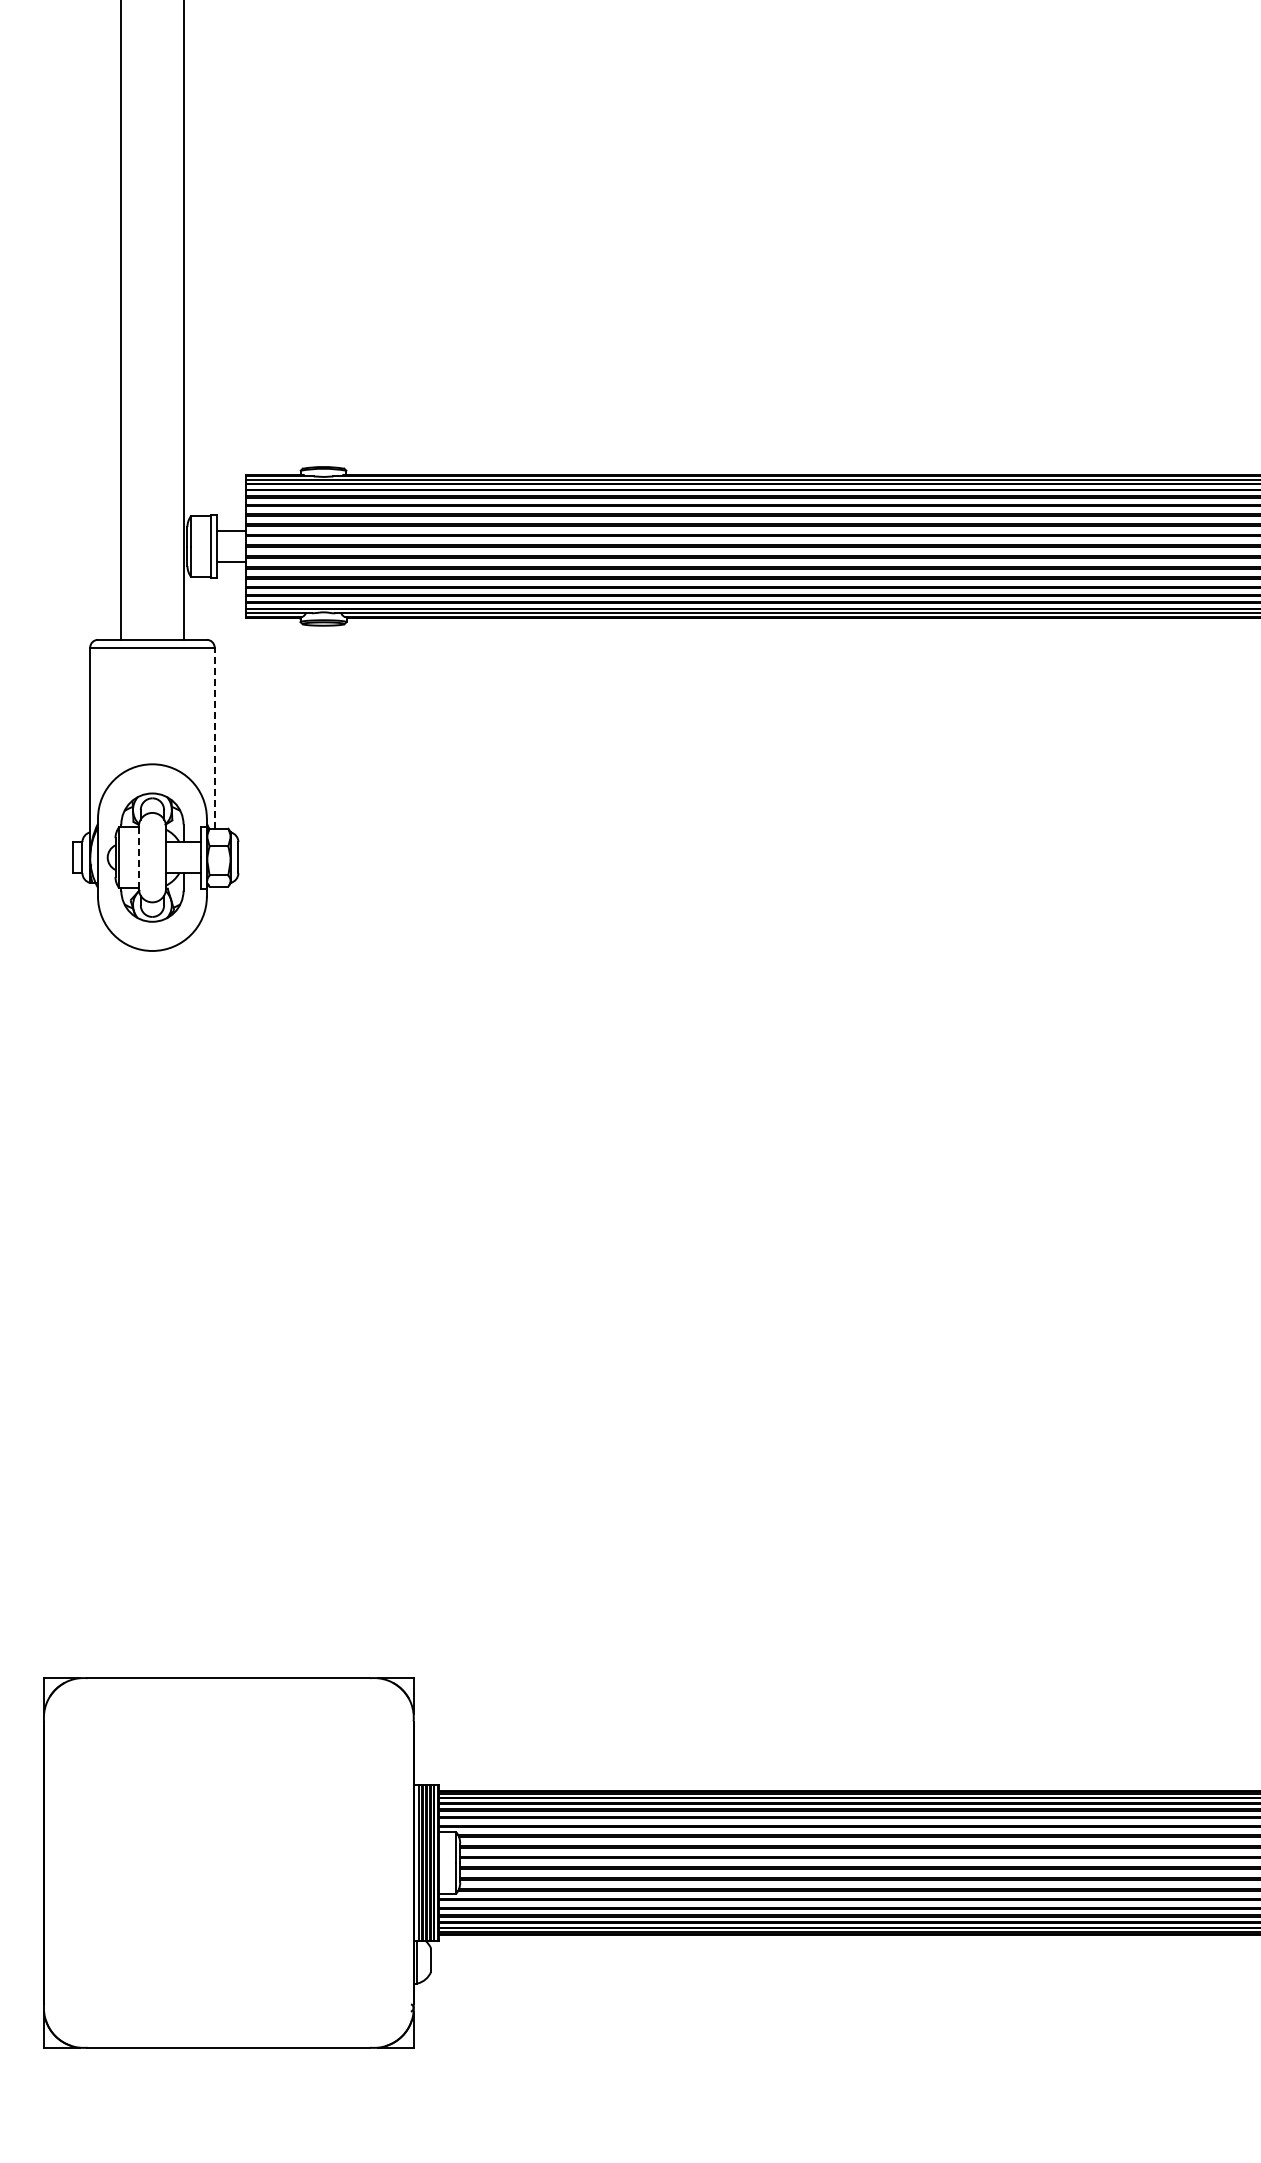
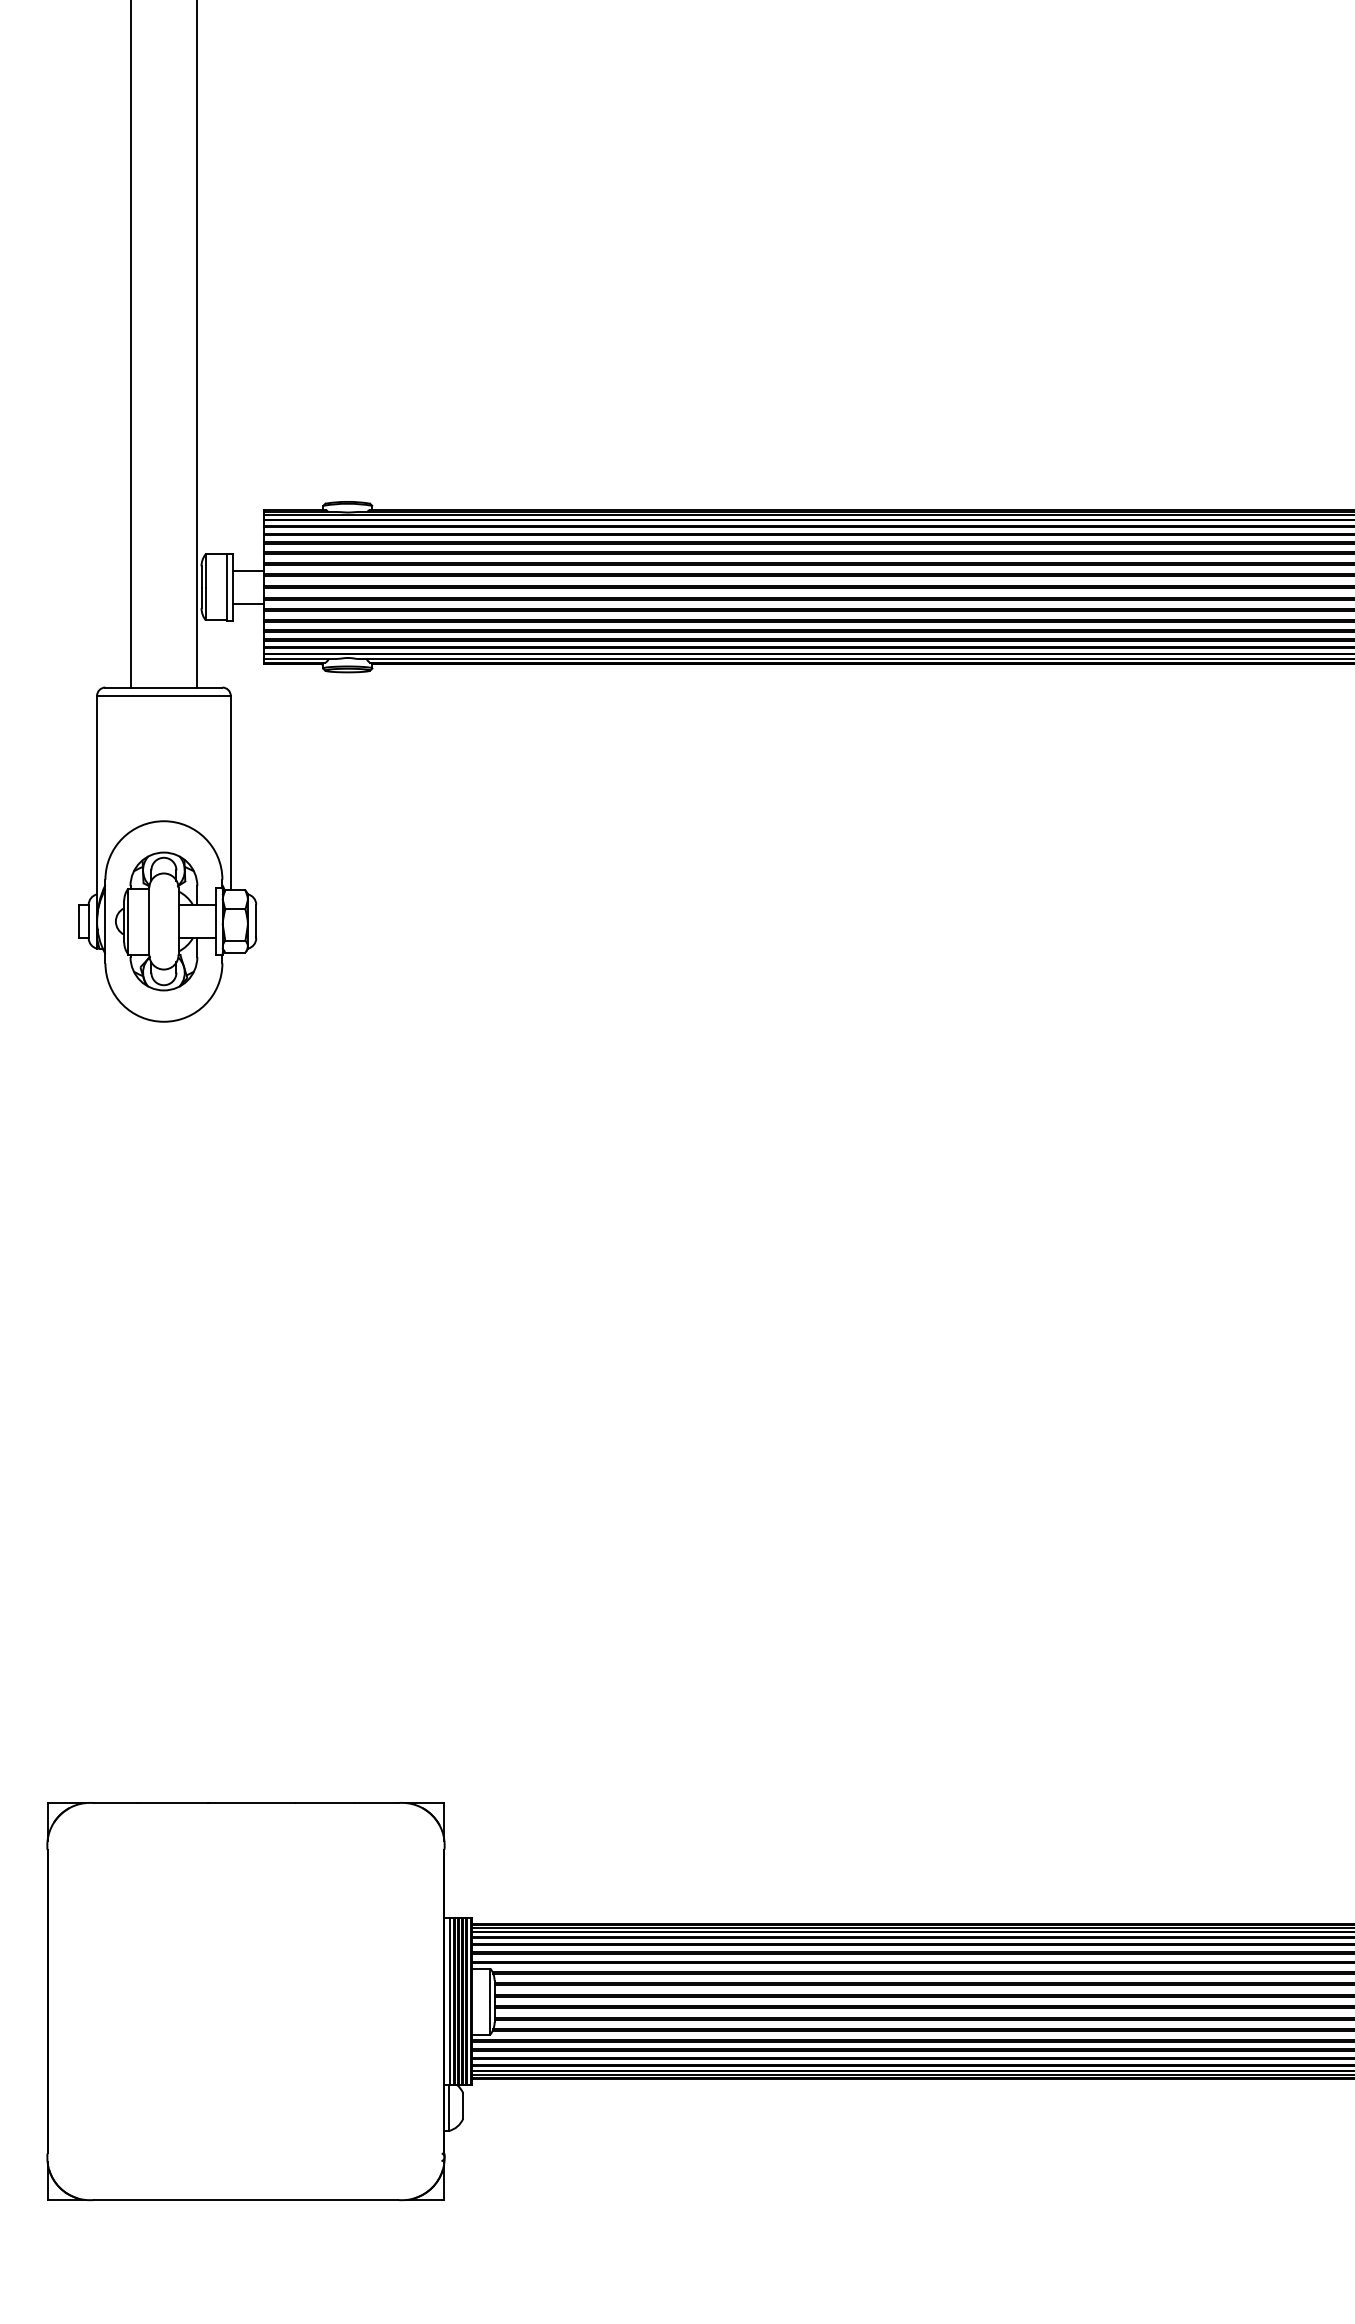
line: (214, 738) -> (230, 793), dashed -> solid
line: (138, 858) -> (148, 922), dashed -> solid

